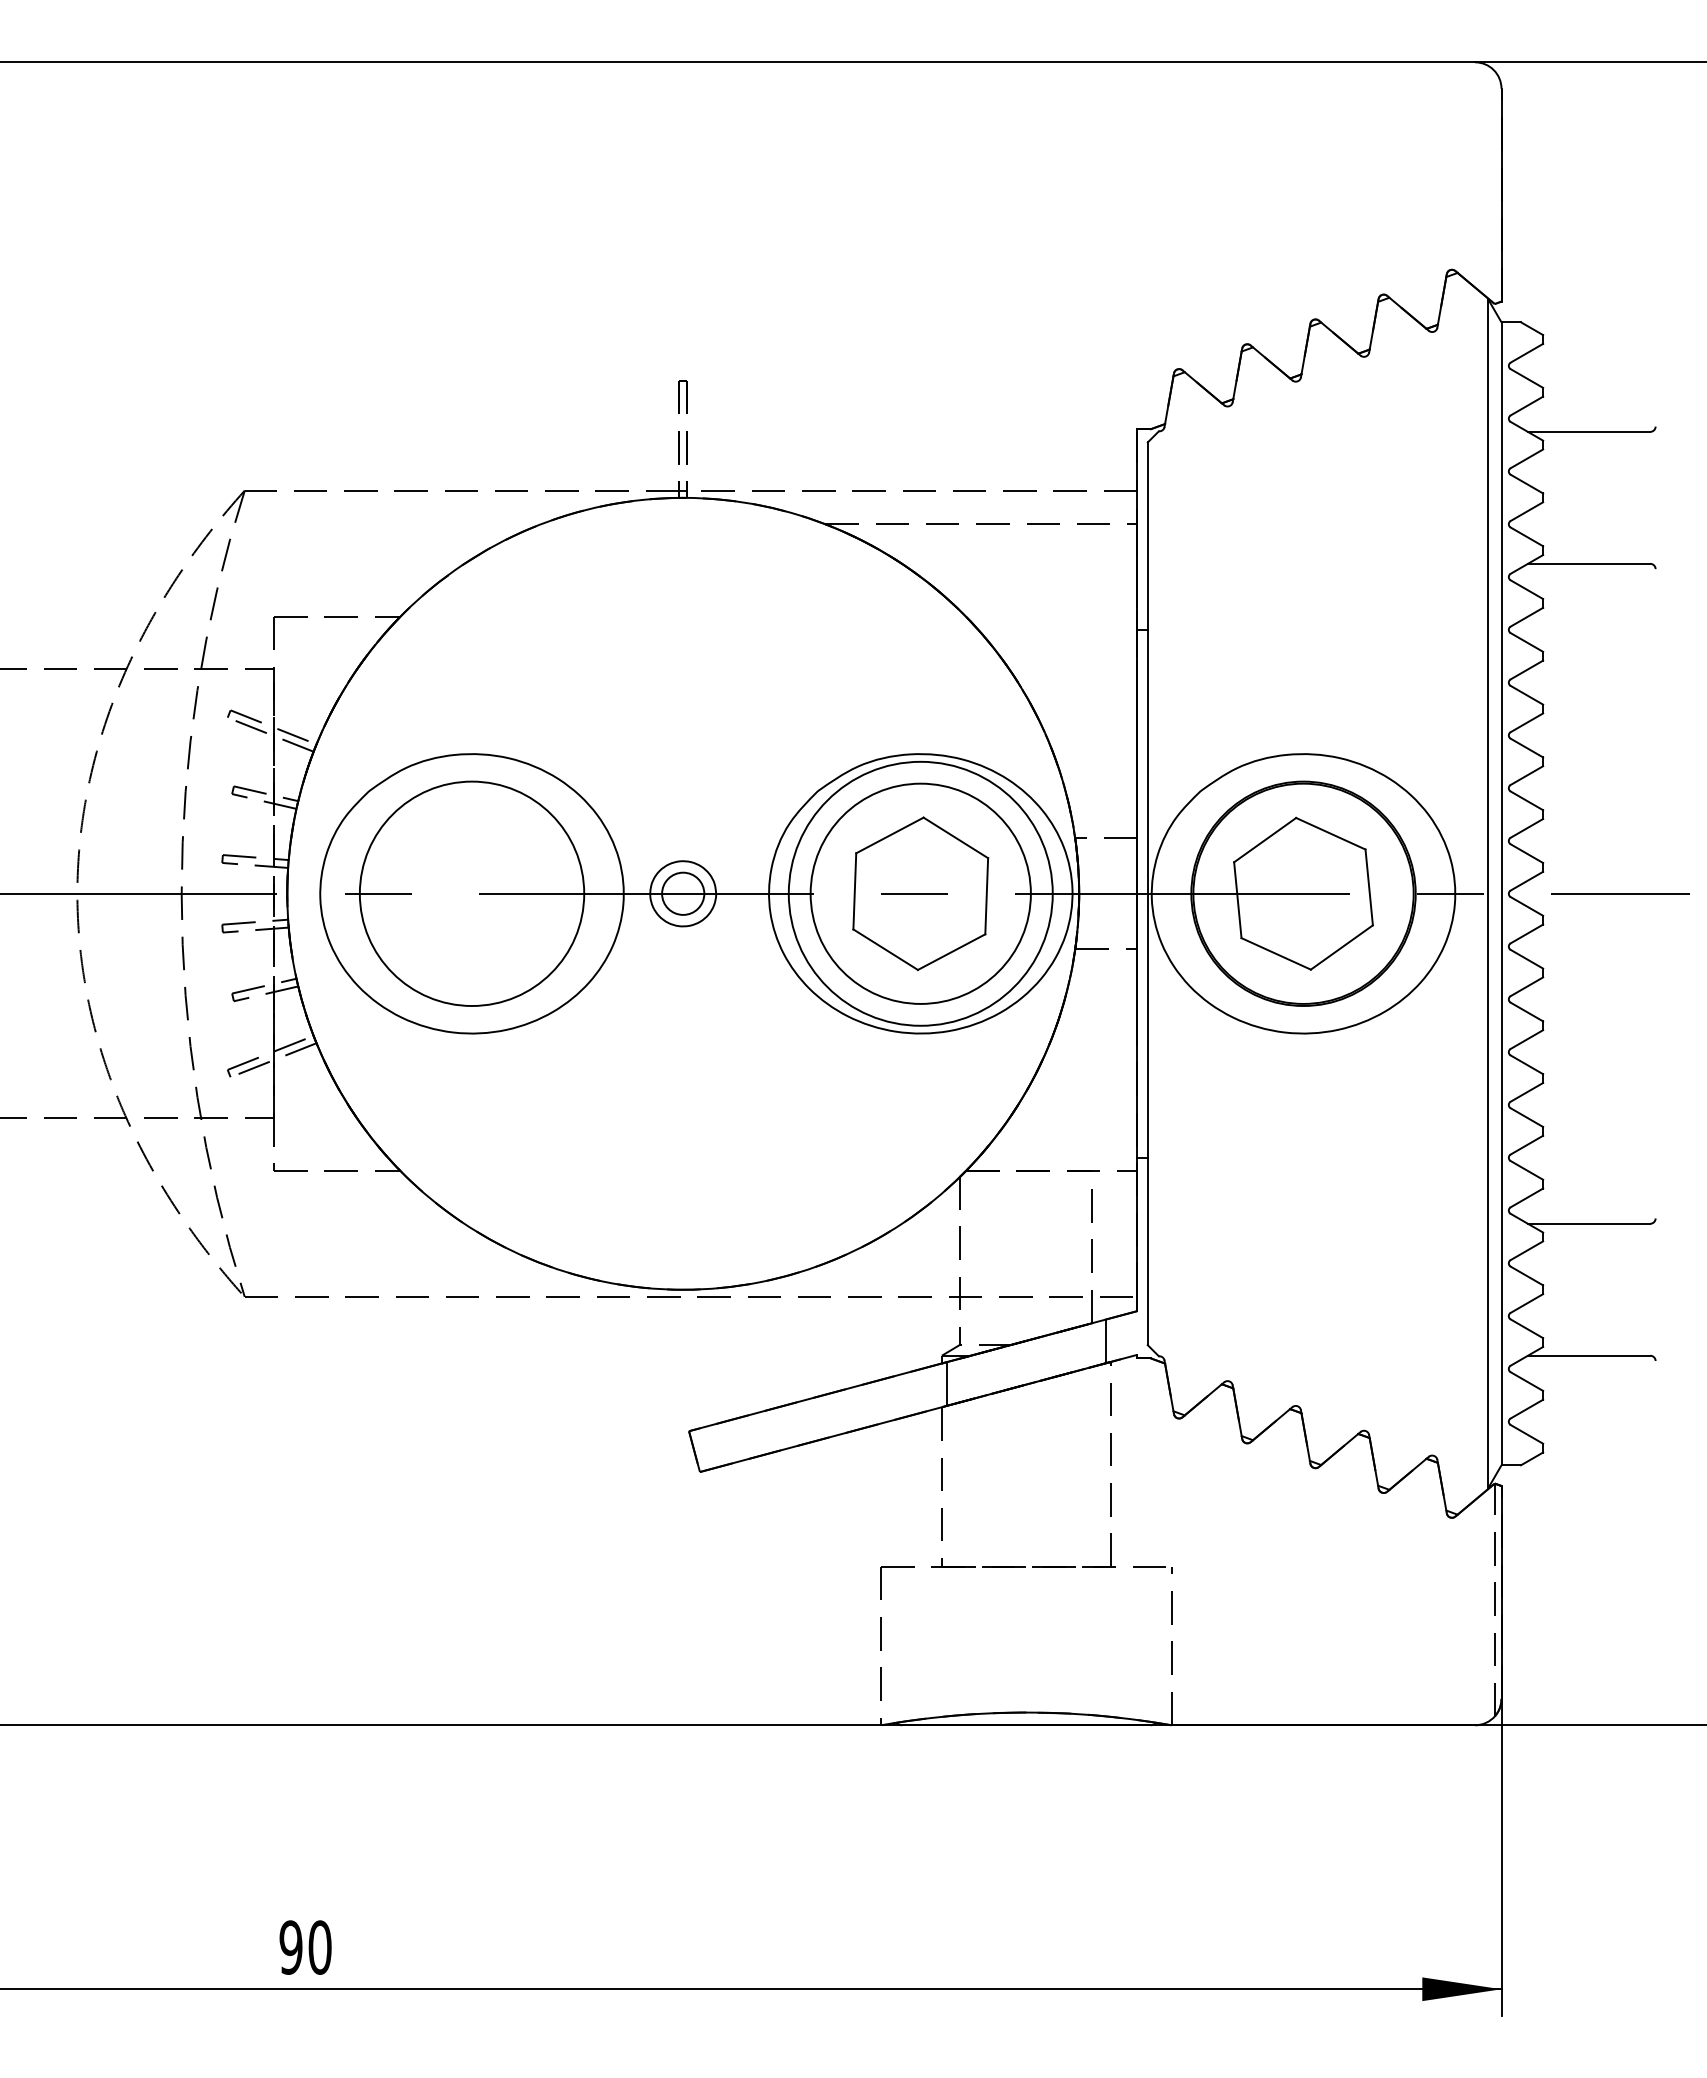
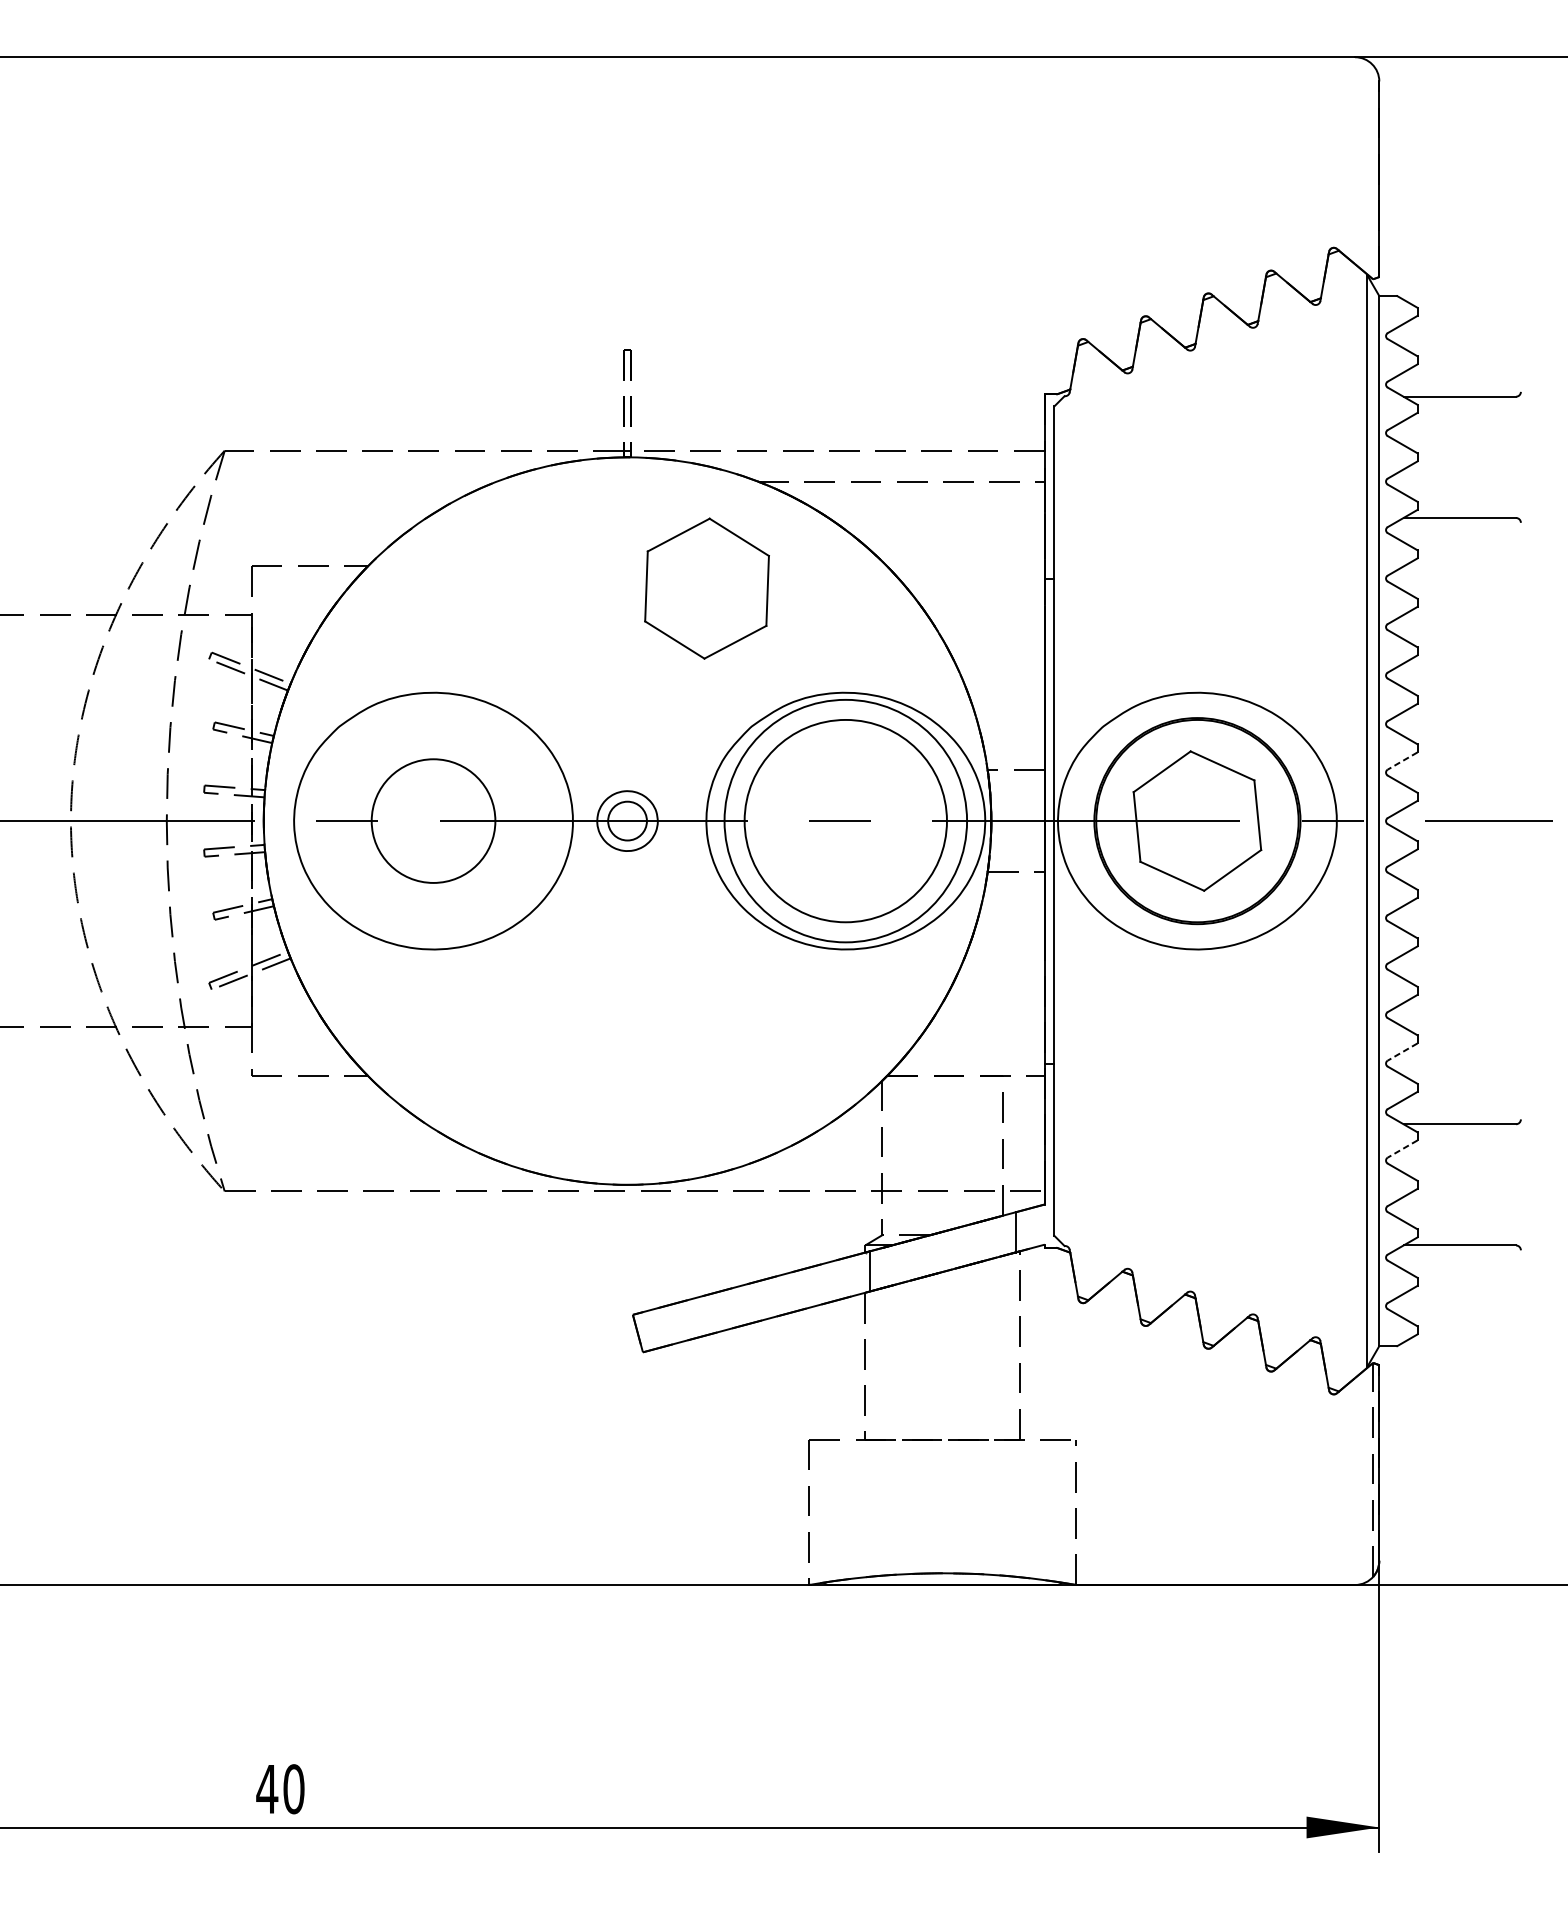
line: (1526, 828) -> (1402, 761), solid -> dashed
circle: (471, 893) -> (433, 820), size x0.6
part: (920, 893) -> (706, 588), moved
line: (1526, 1145) -> (1402, 1052), solid -> dashed
line: (1526, 1250) -> (1402, 1148), solid -> dashed
text: (291, 1947) -> (267, 1789), 90 -> 40

